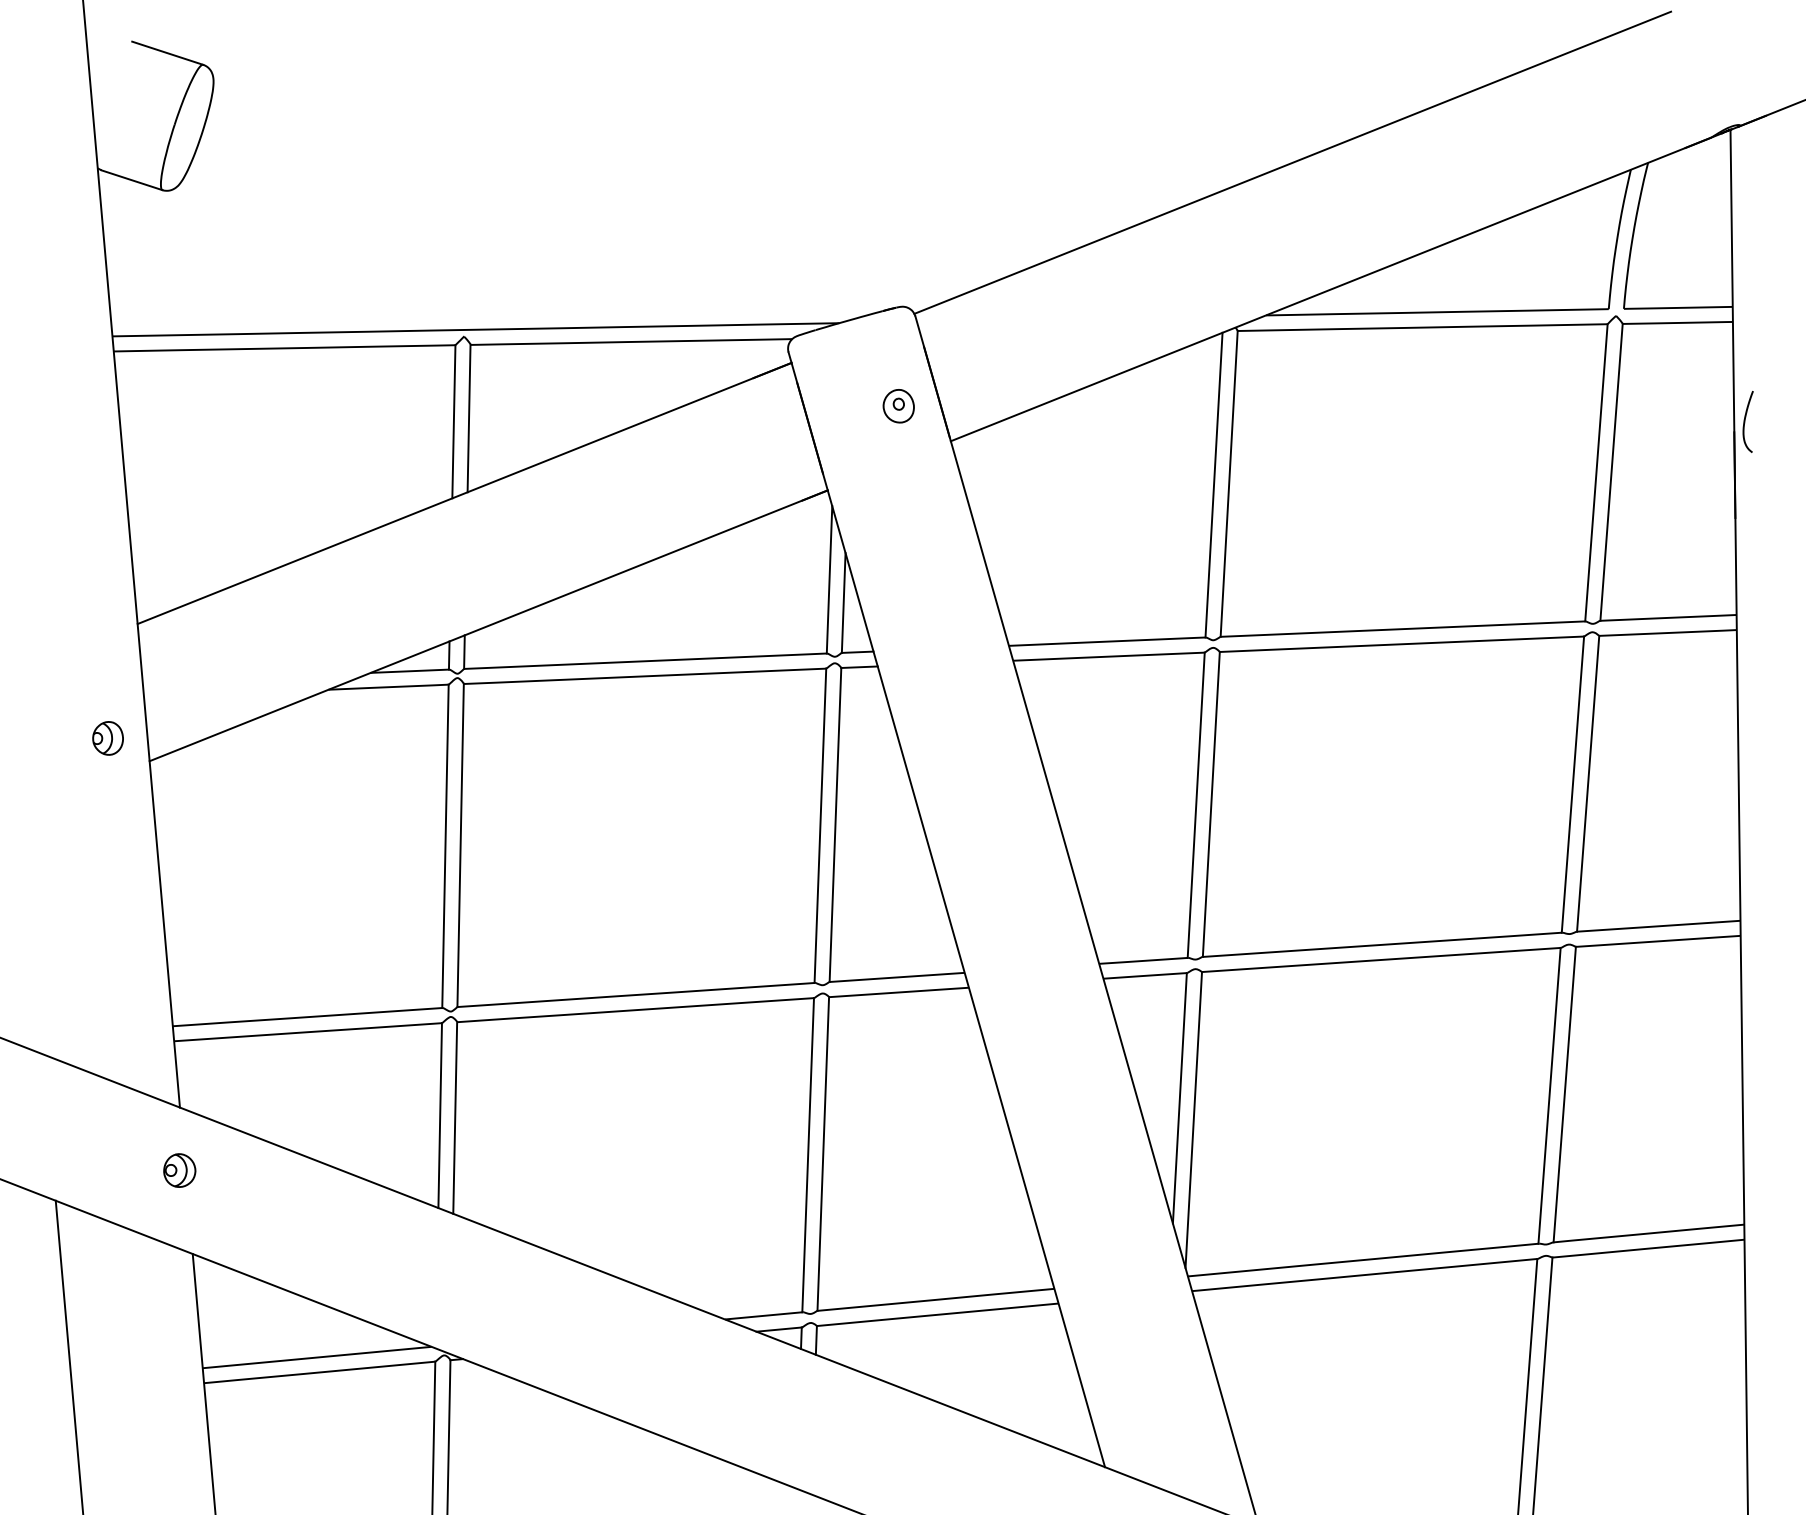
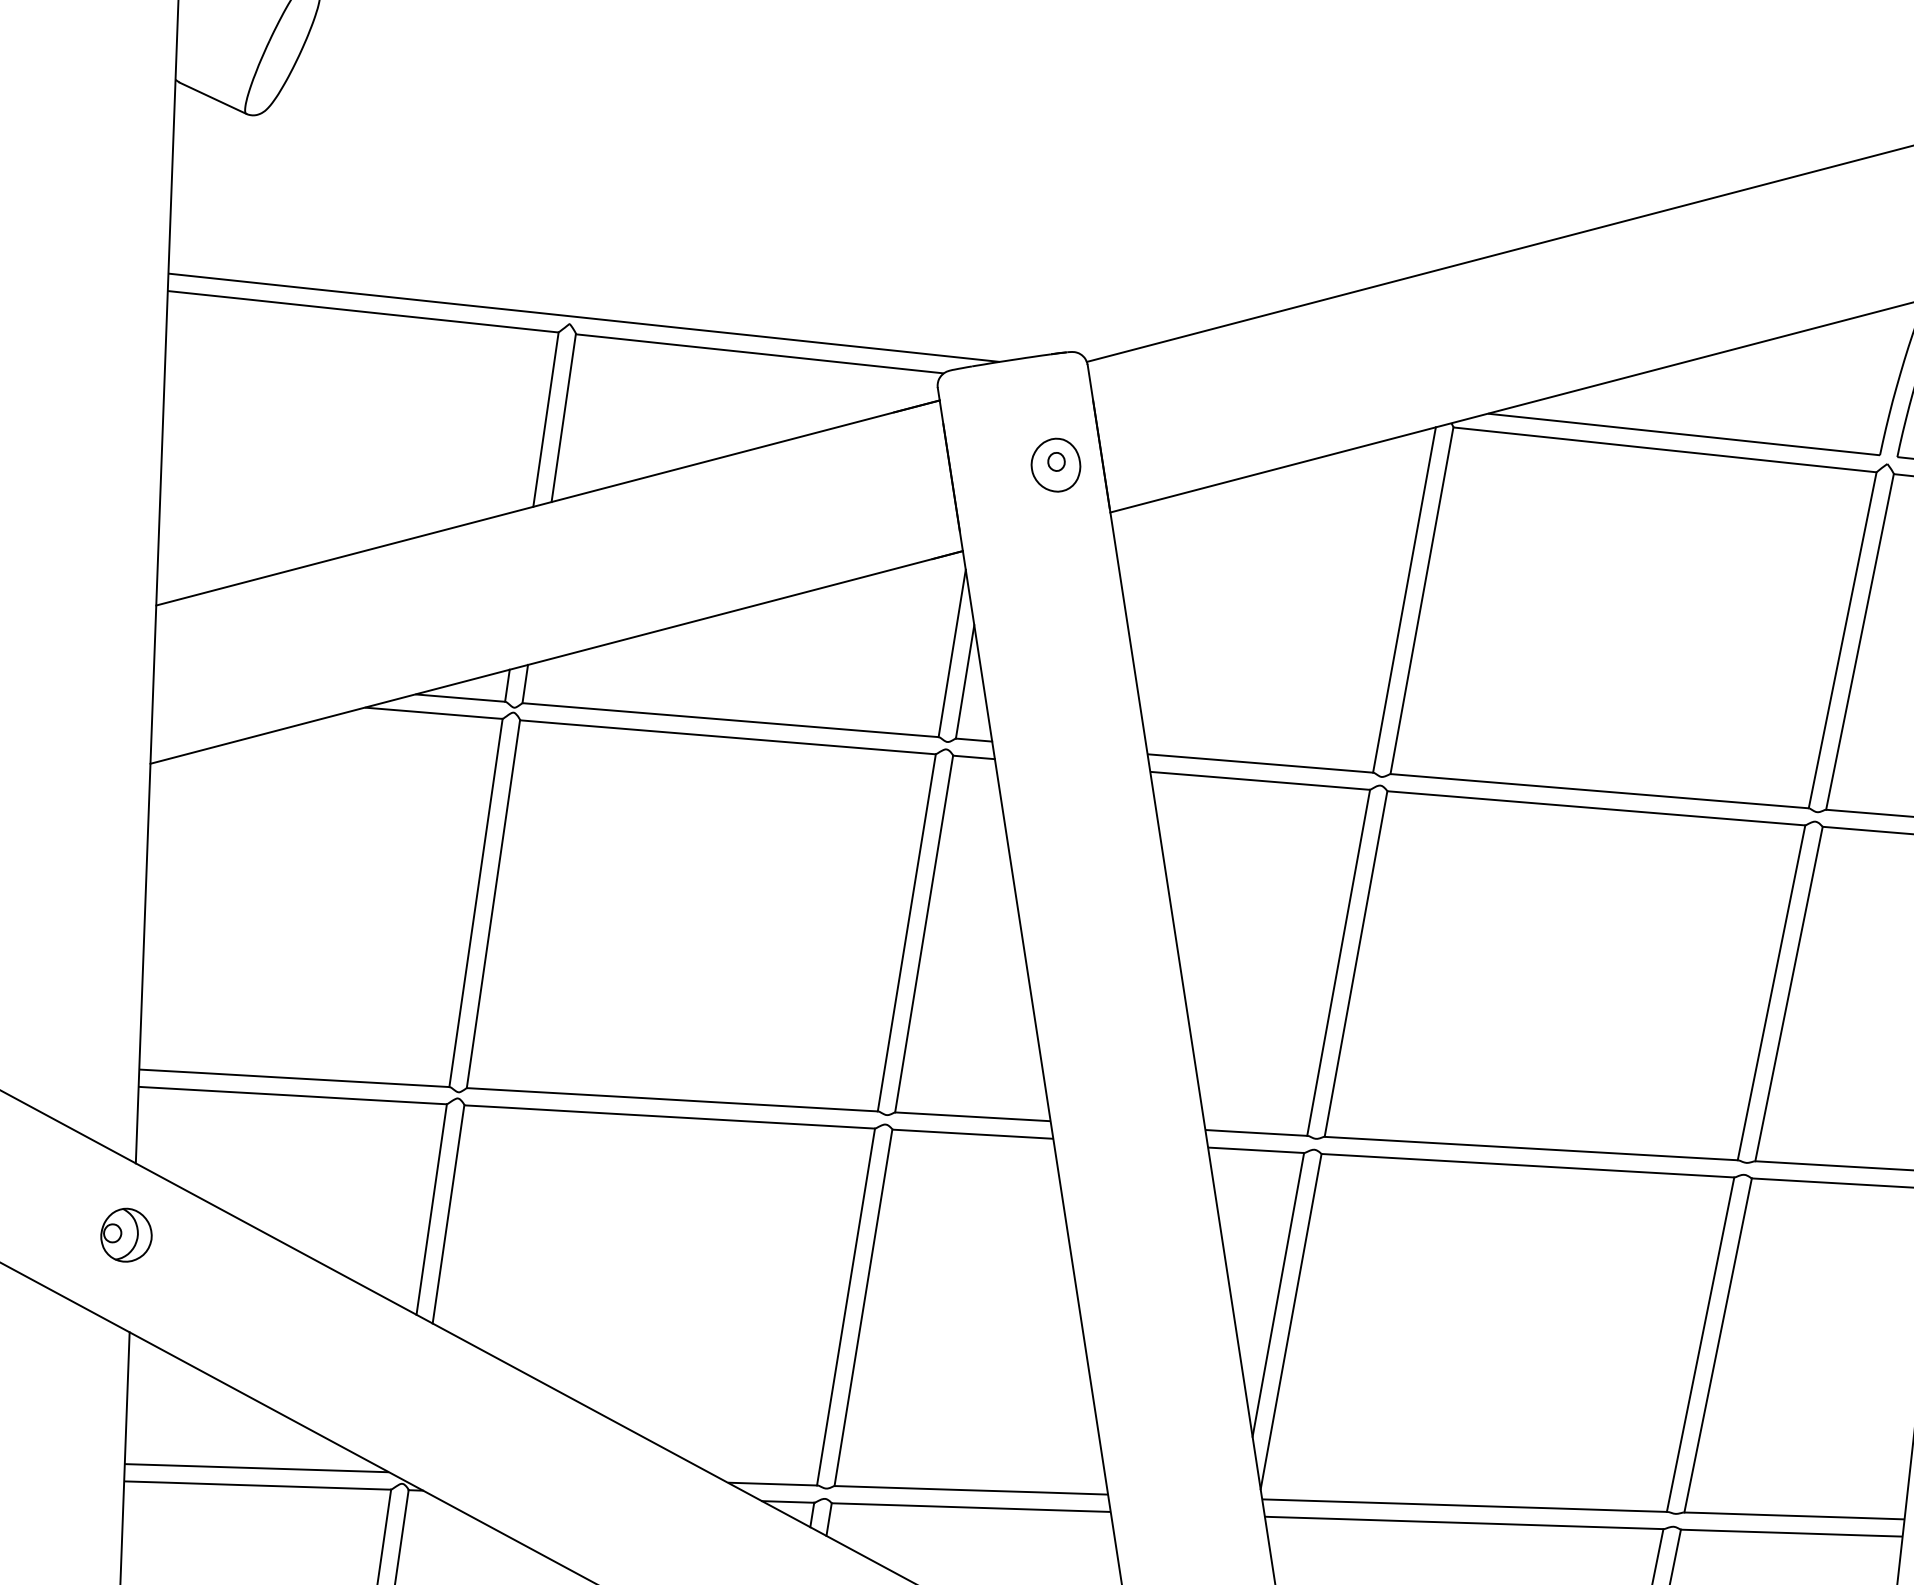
part: (898, 406) -> (1055, 465), size x1.4
part: (107, 738) -> (105, 731), removed
part: (179, 1170) -> (126, 1235), size x1.4

